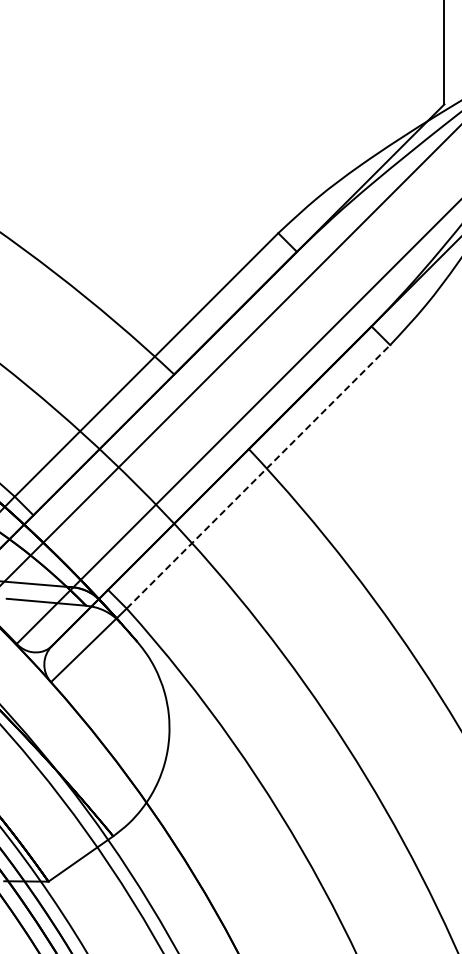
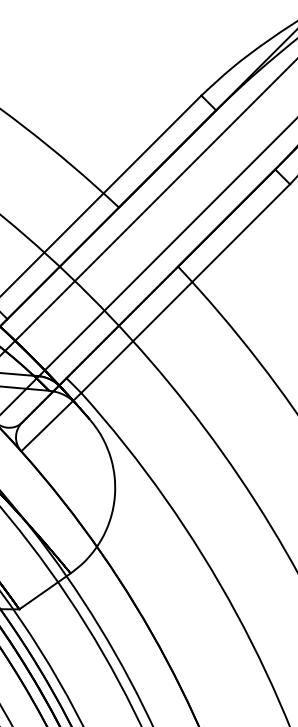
line: (258, 476) -> (185, 288), dashed -> solid

